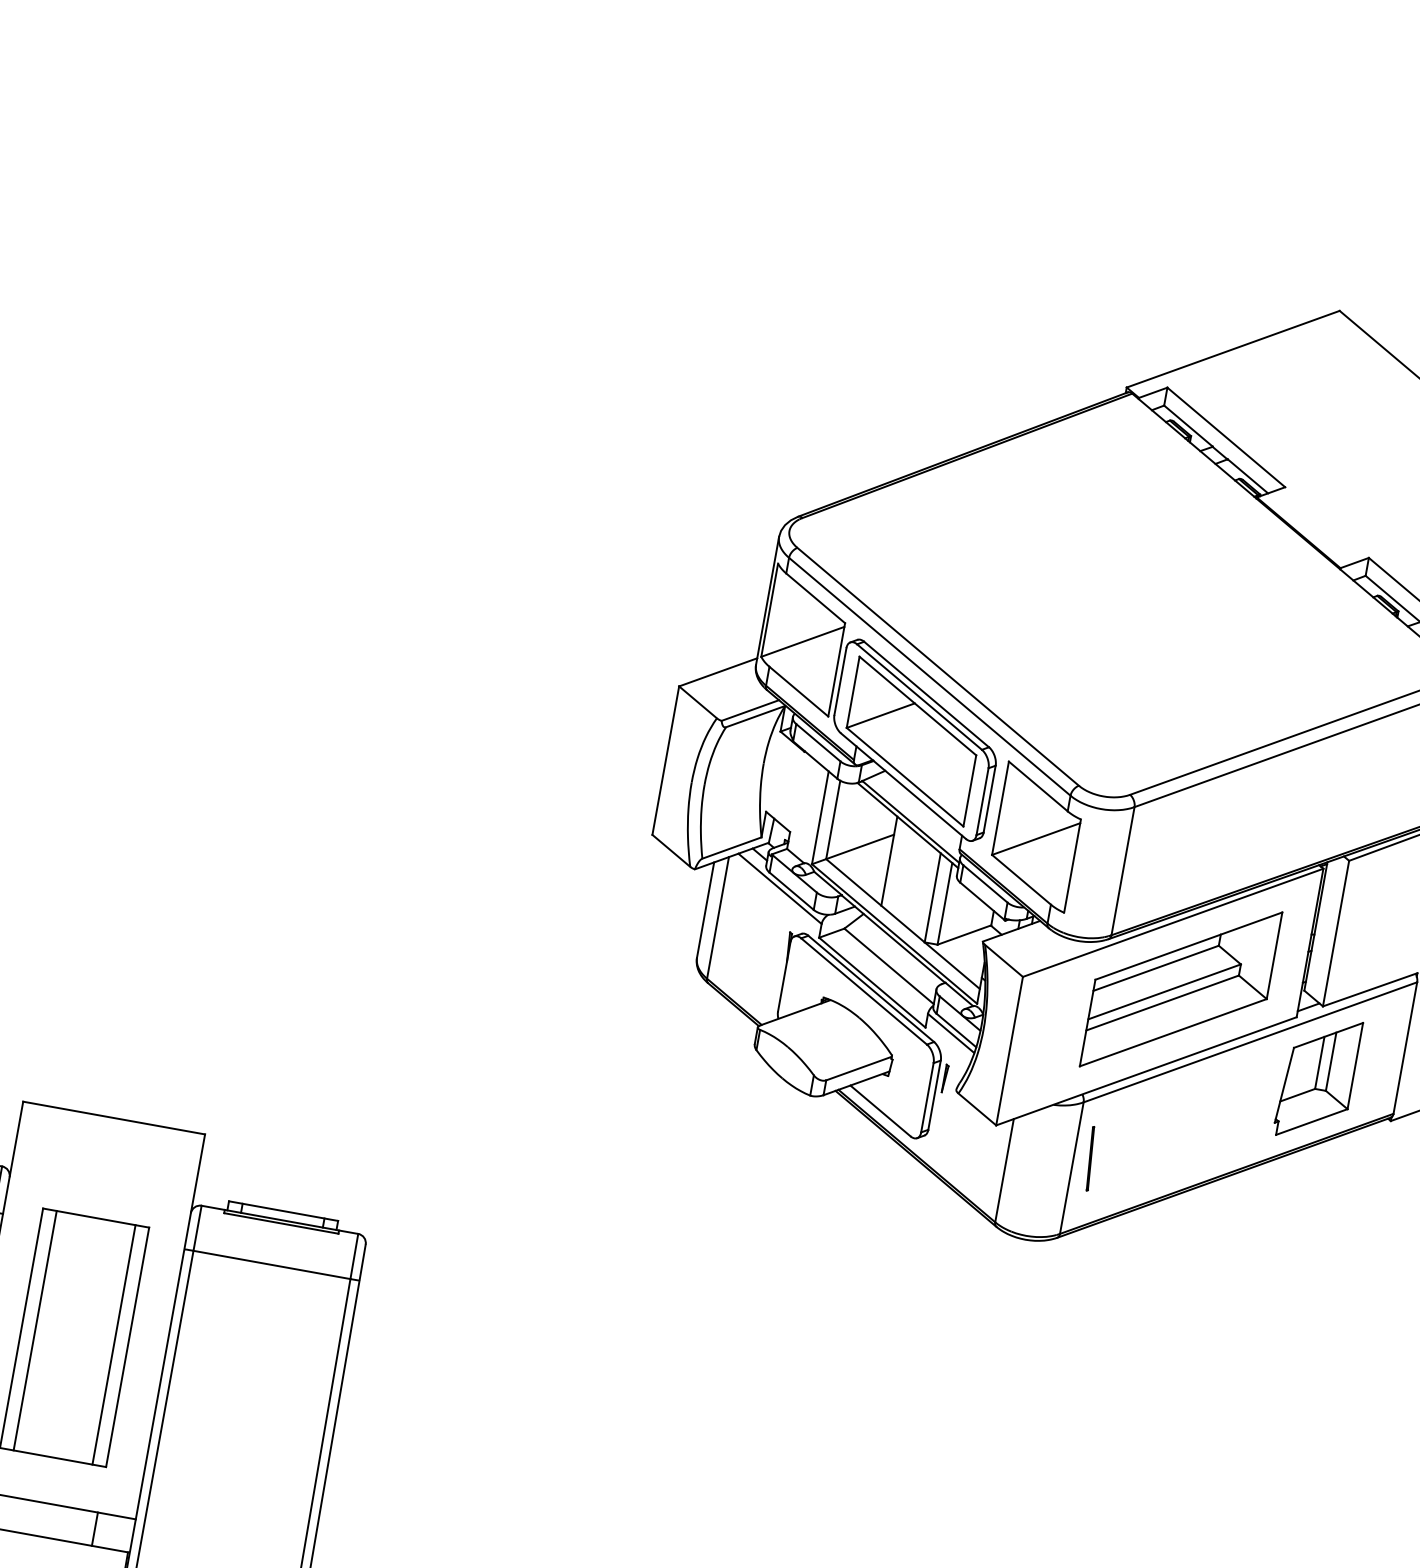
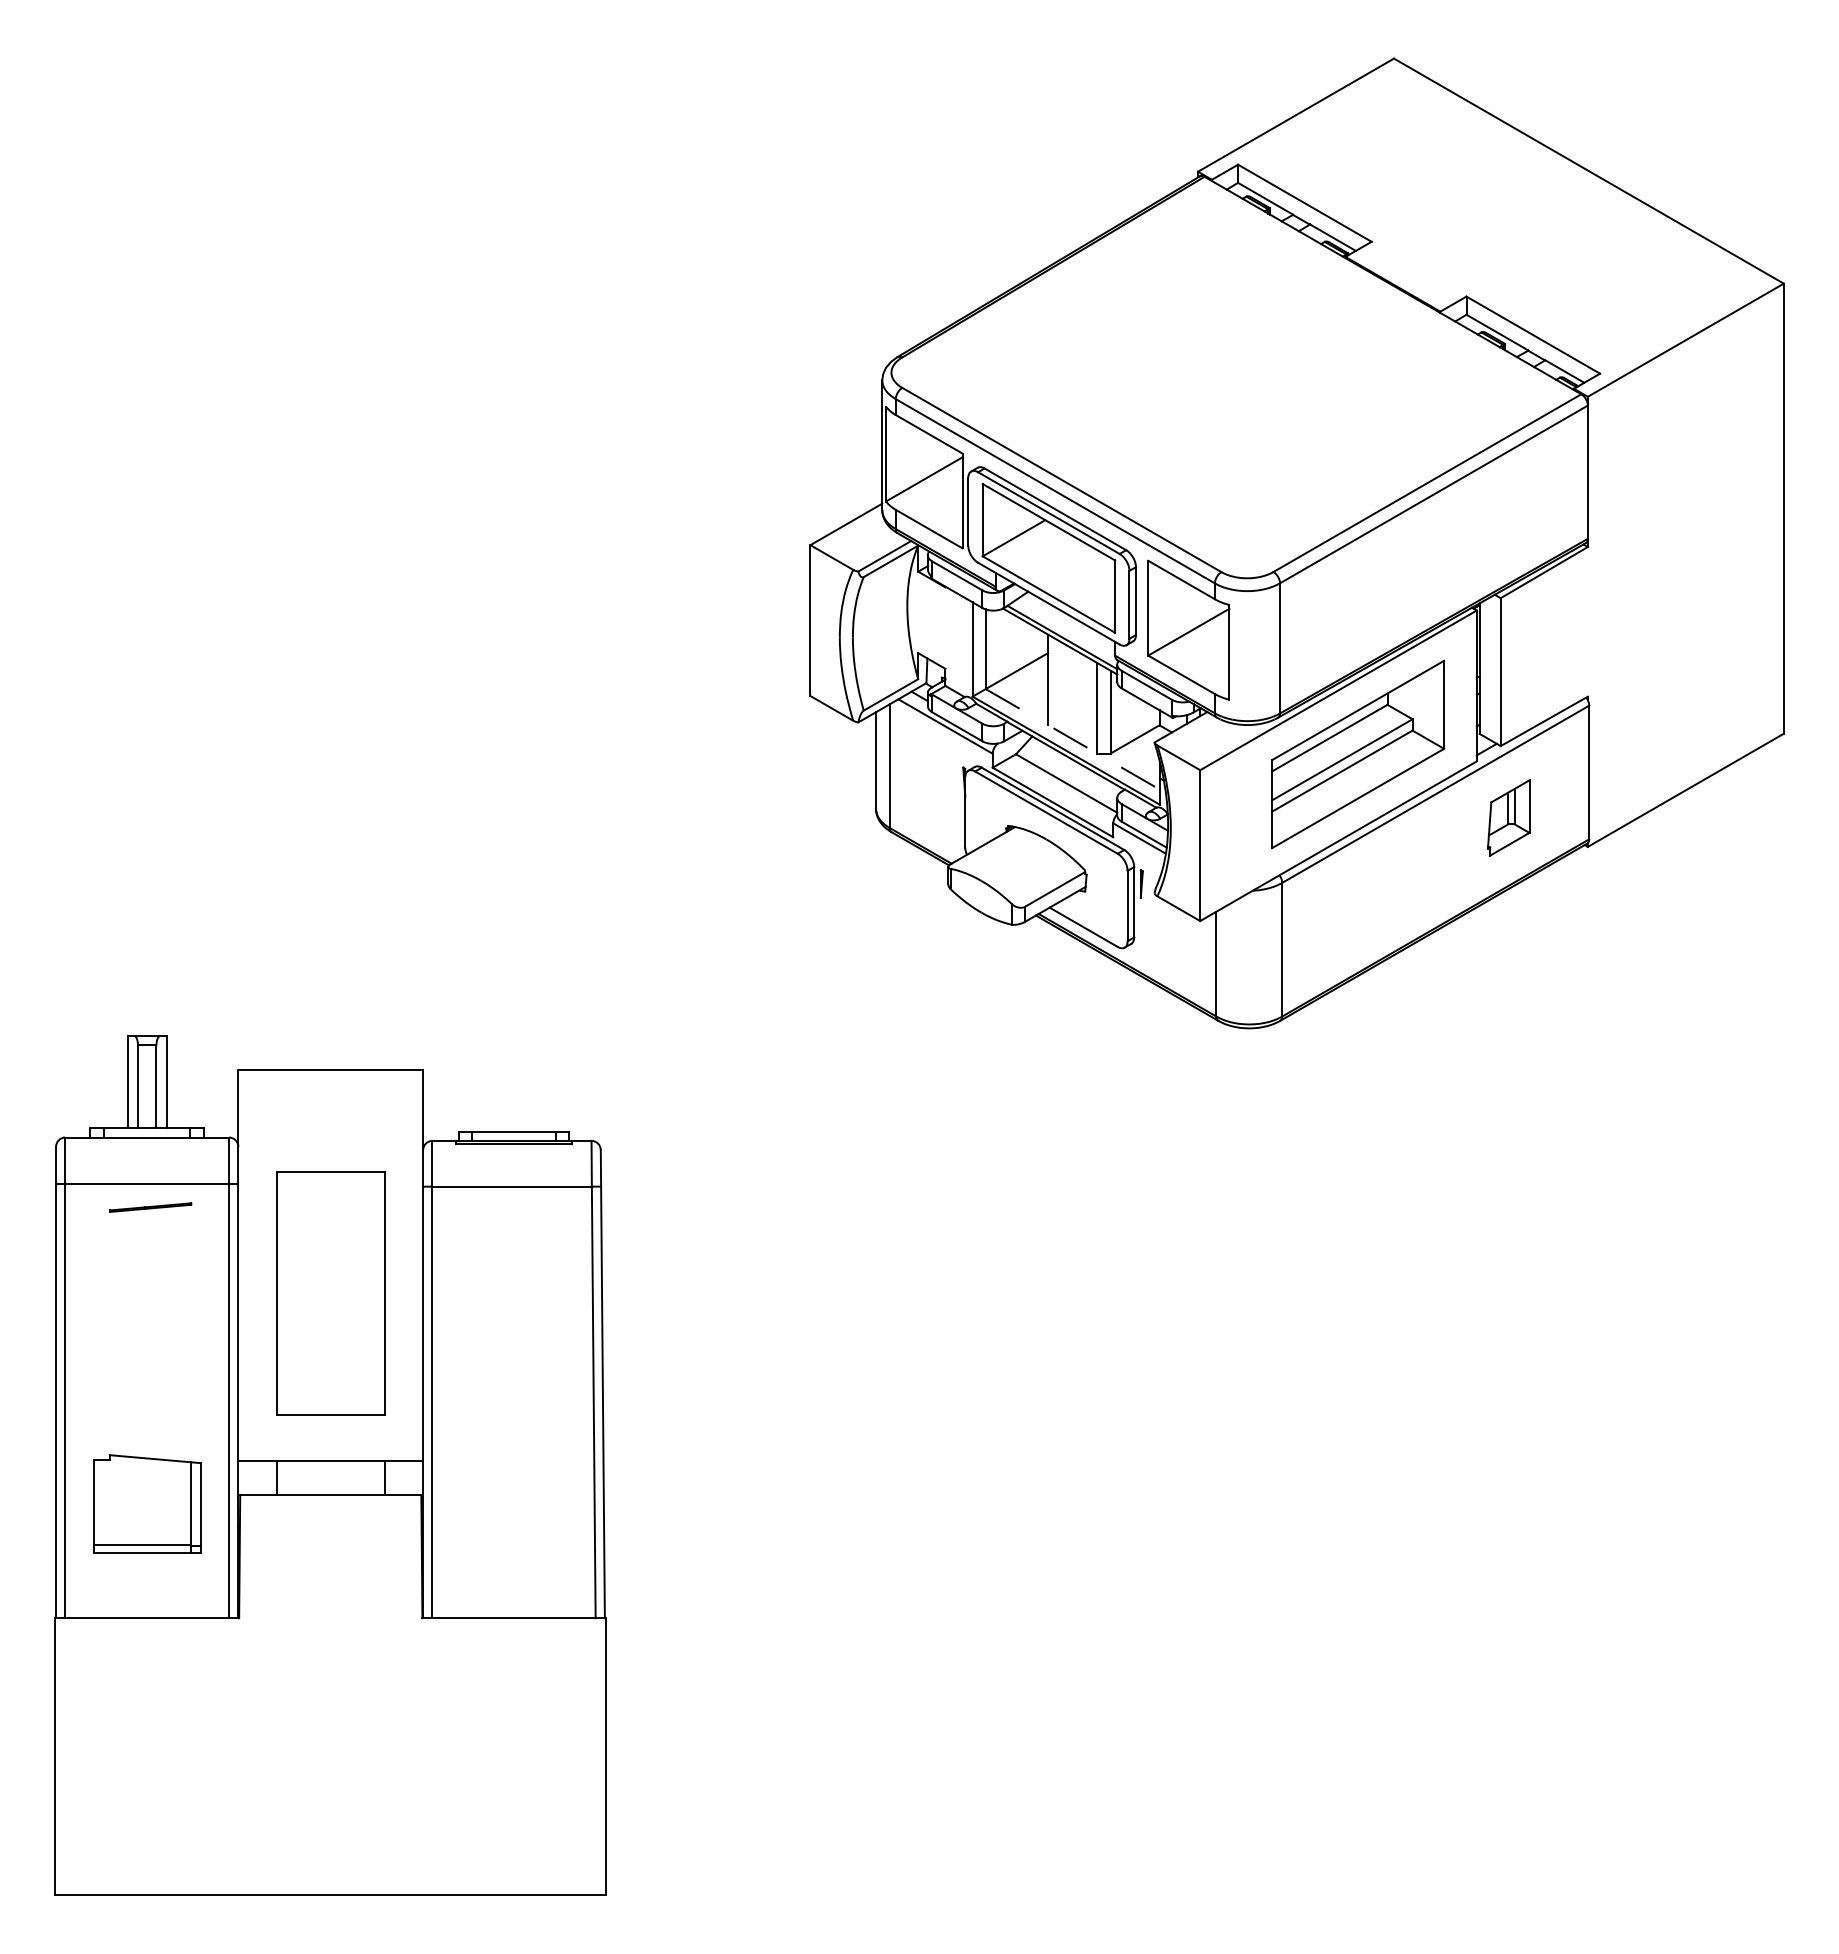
line: (902, 924) -> (1072, 739), solid -> dashed
part: (1317, 1078) -> (1508, 817), size x0.6
line: (1090, 1158) -> (1298, 937), removed
line: (35, 1329) -> (290, 1292), removed
line: (113, 1344) -> (370, 1292), removed

